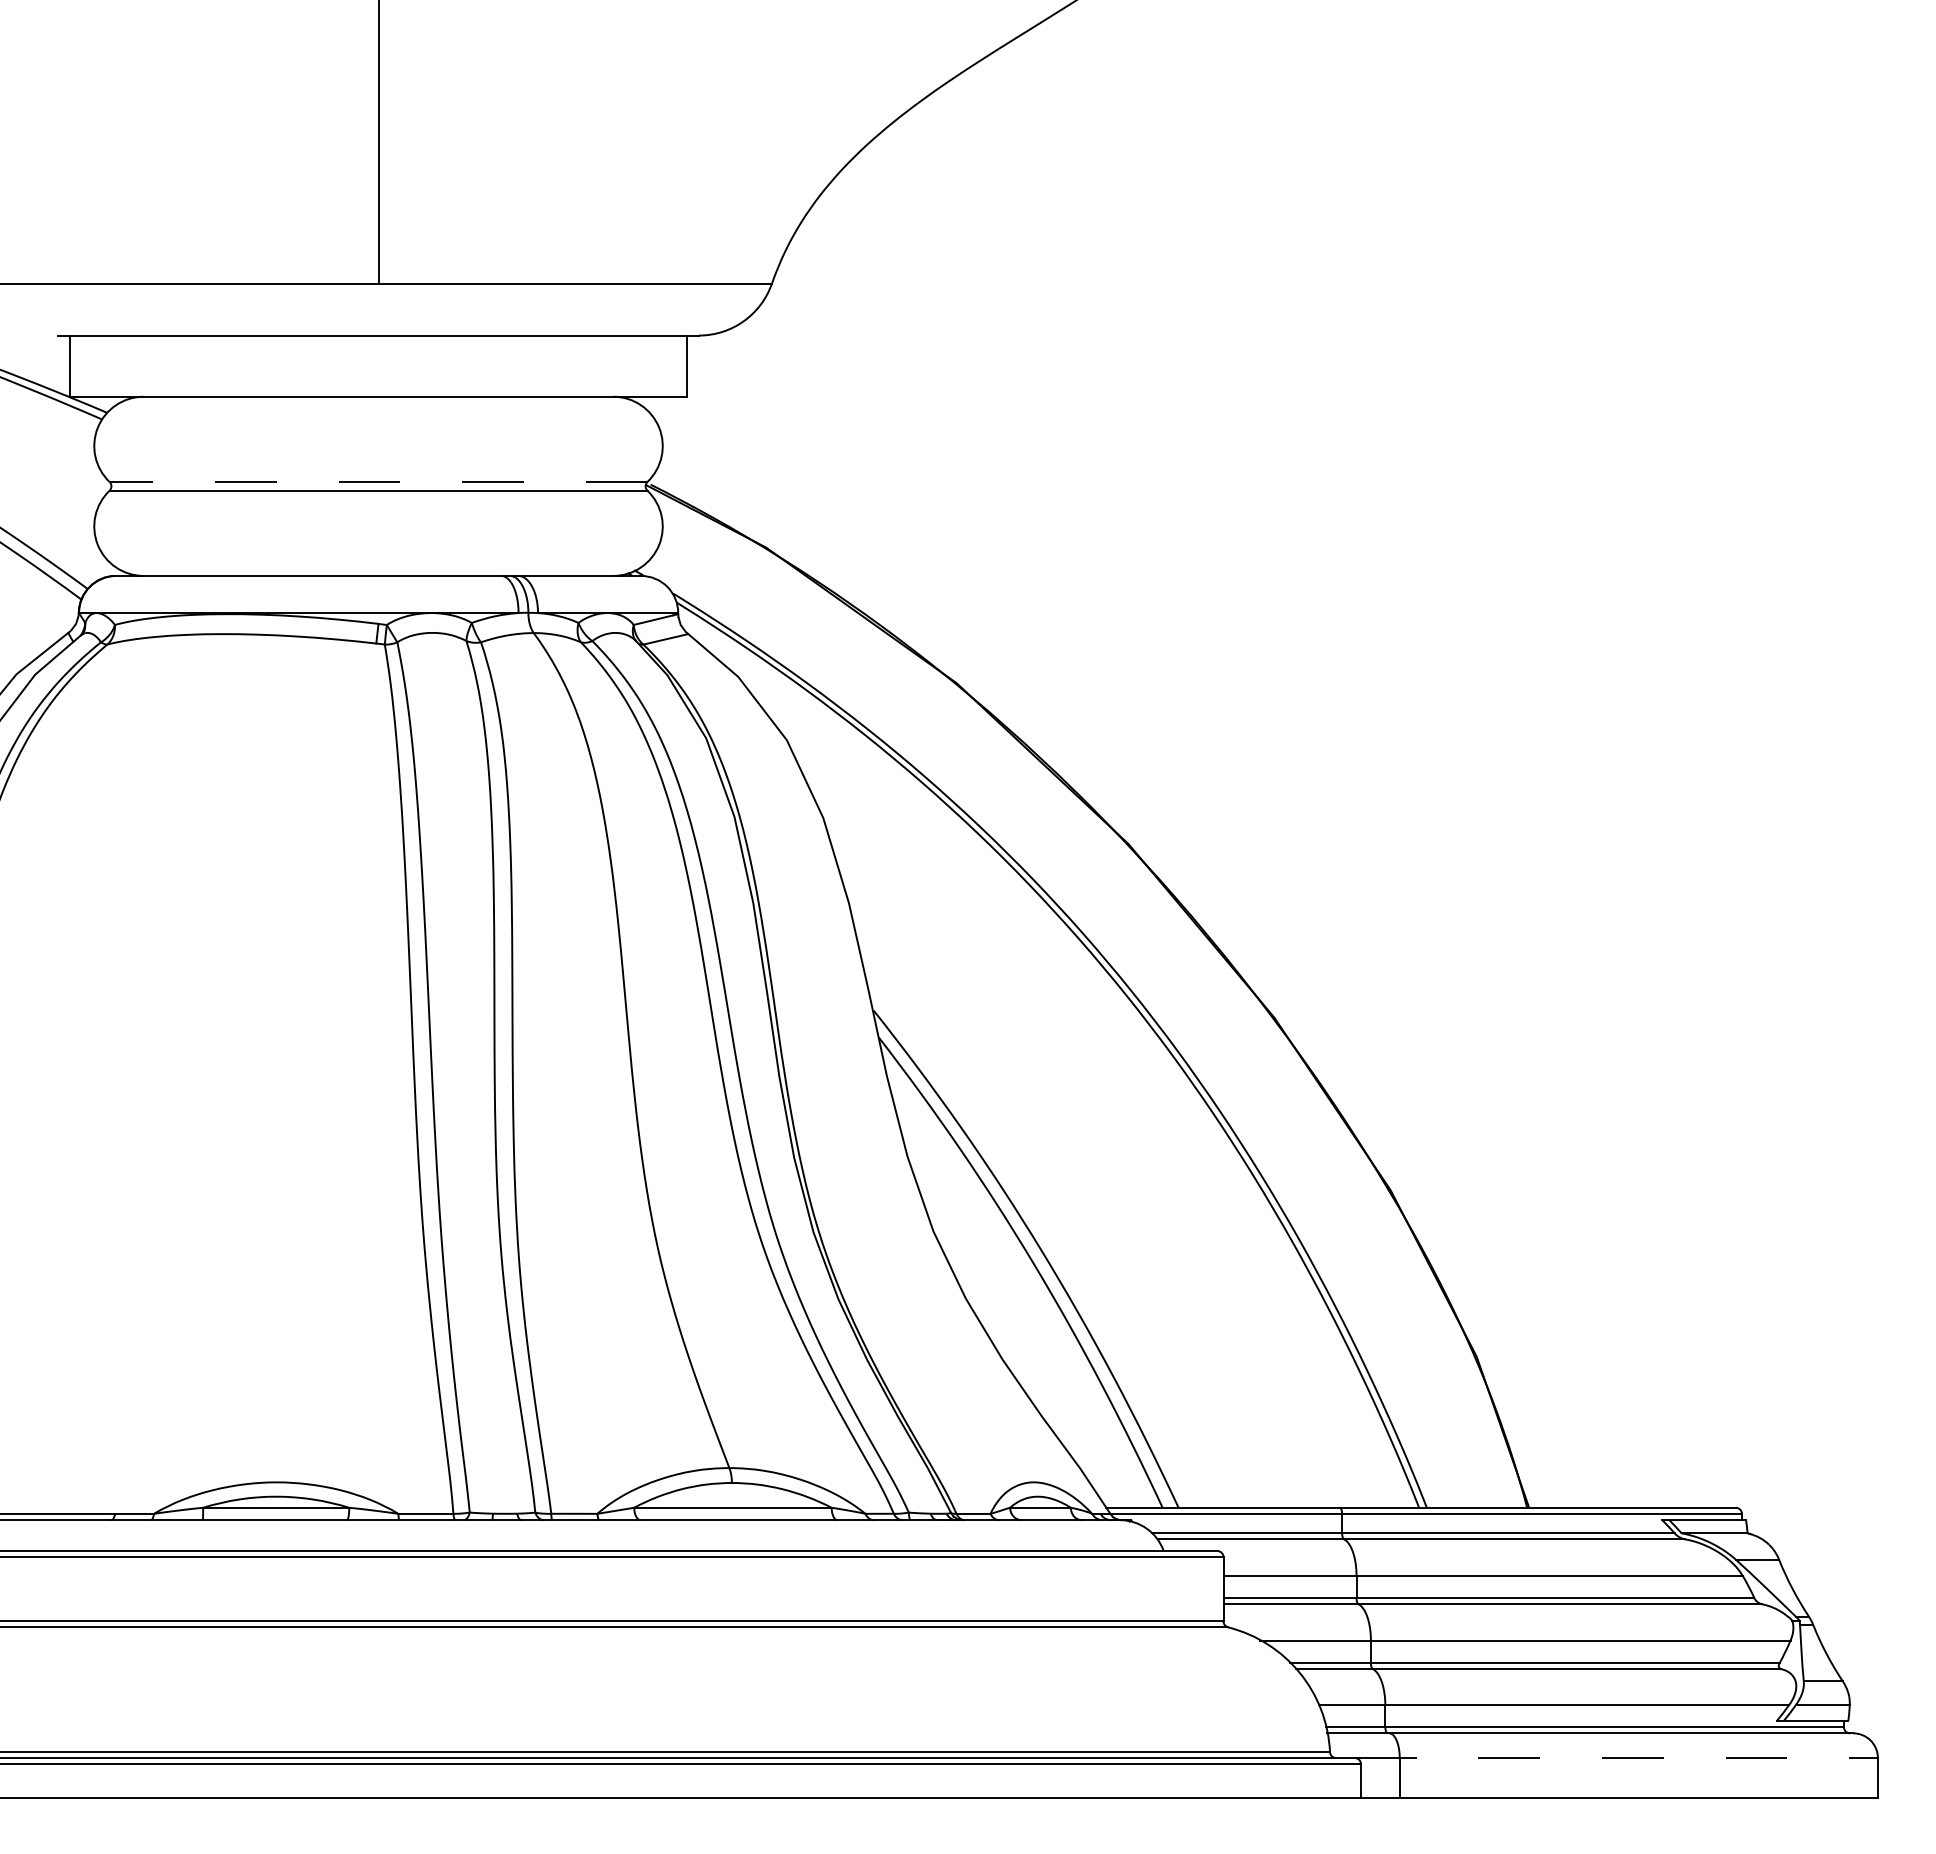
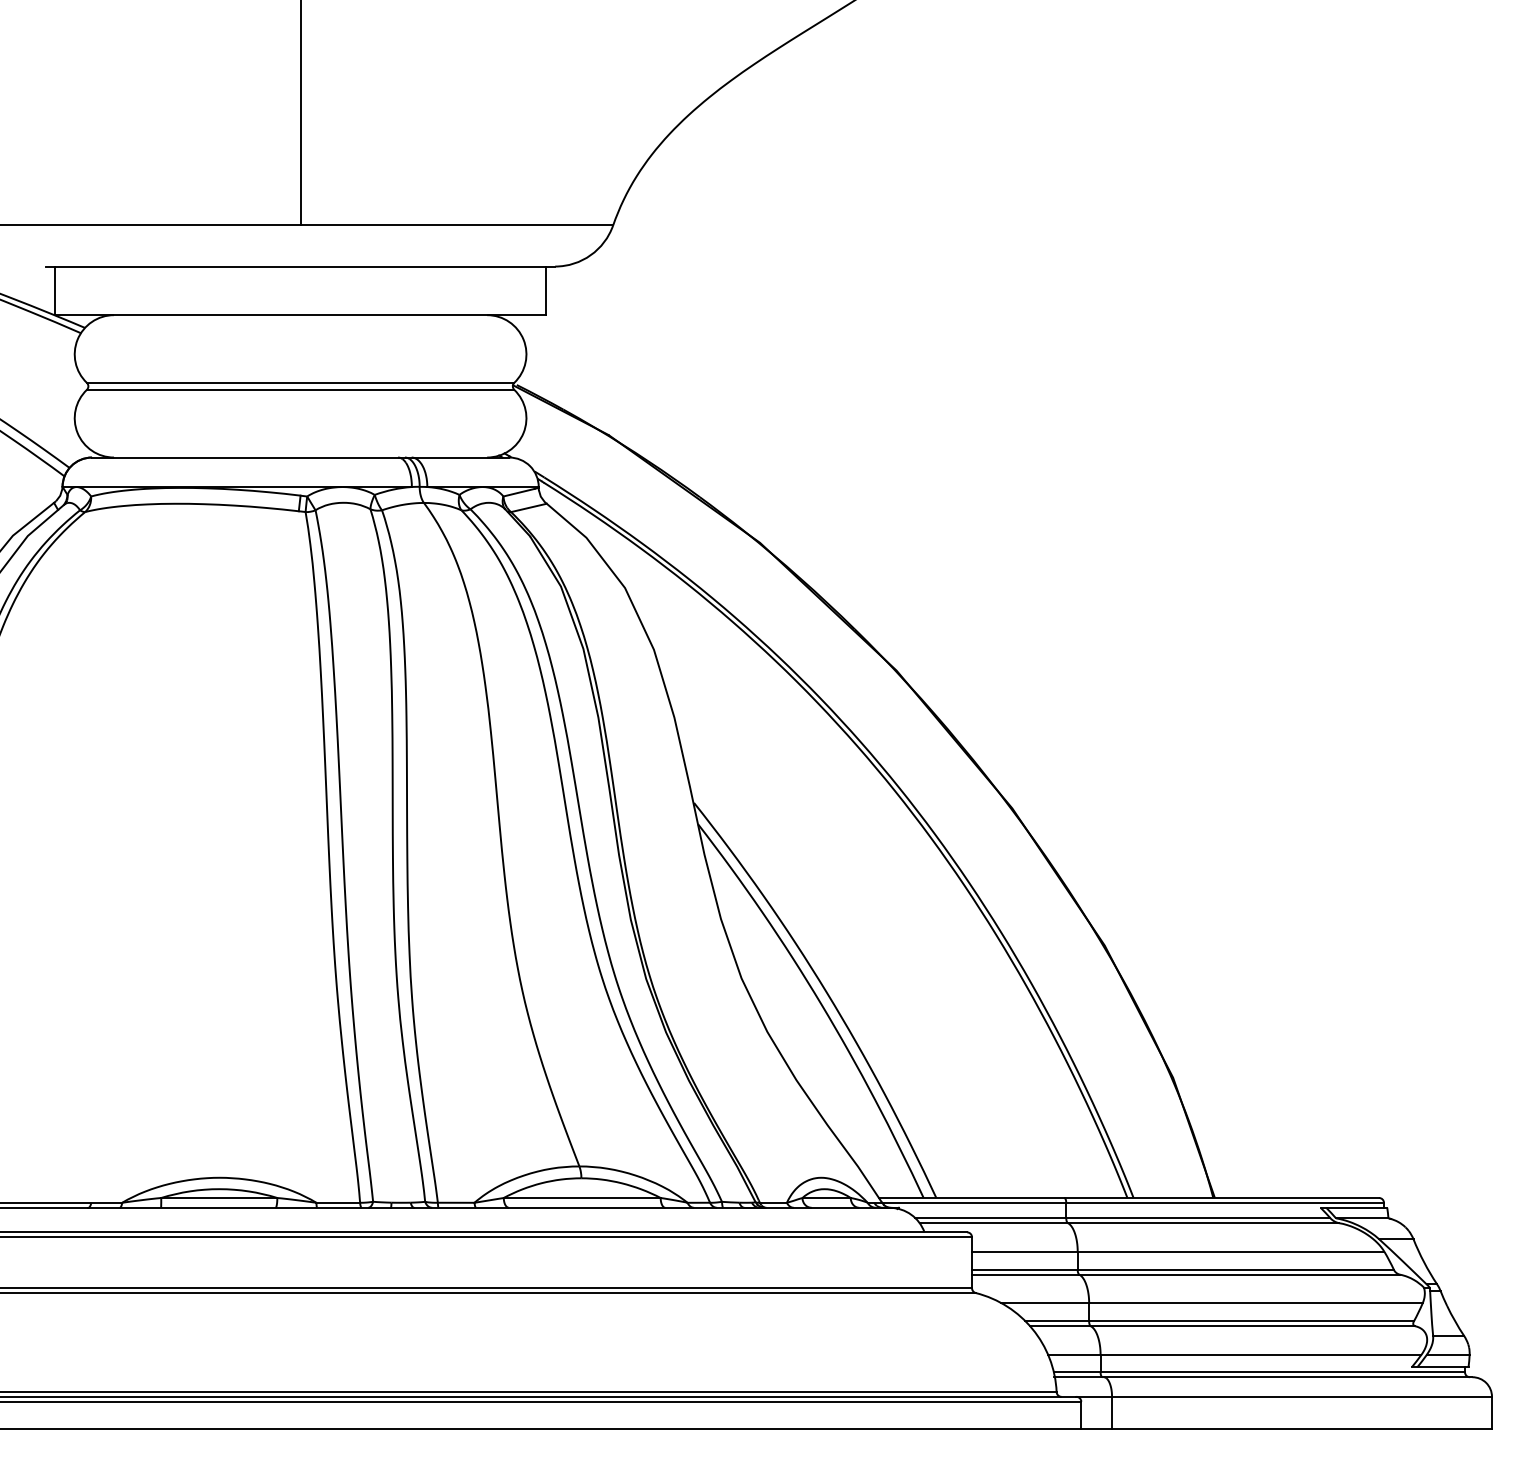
line: (378, 481) -> (300, 382), dashed -> solid
line: (1616, 1758) -> (1284, 1397), dashed -> solid

